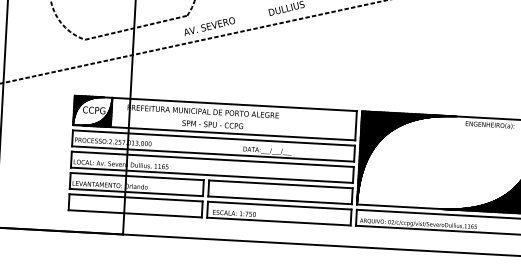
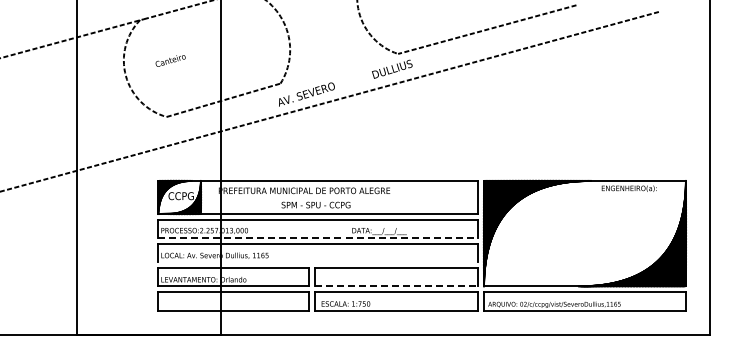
line: (213, 154) -> (318, 238), solid -> dashed
line: (211, 175) -> (317, 262), removed
line: (280, 200) -> (397, 286), solid -> dashed

